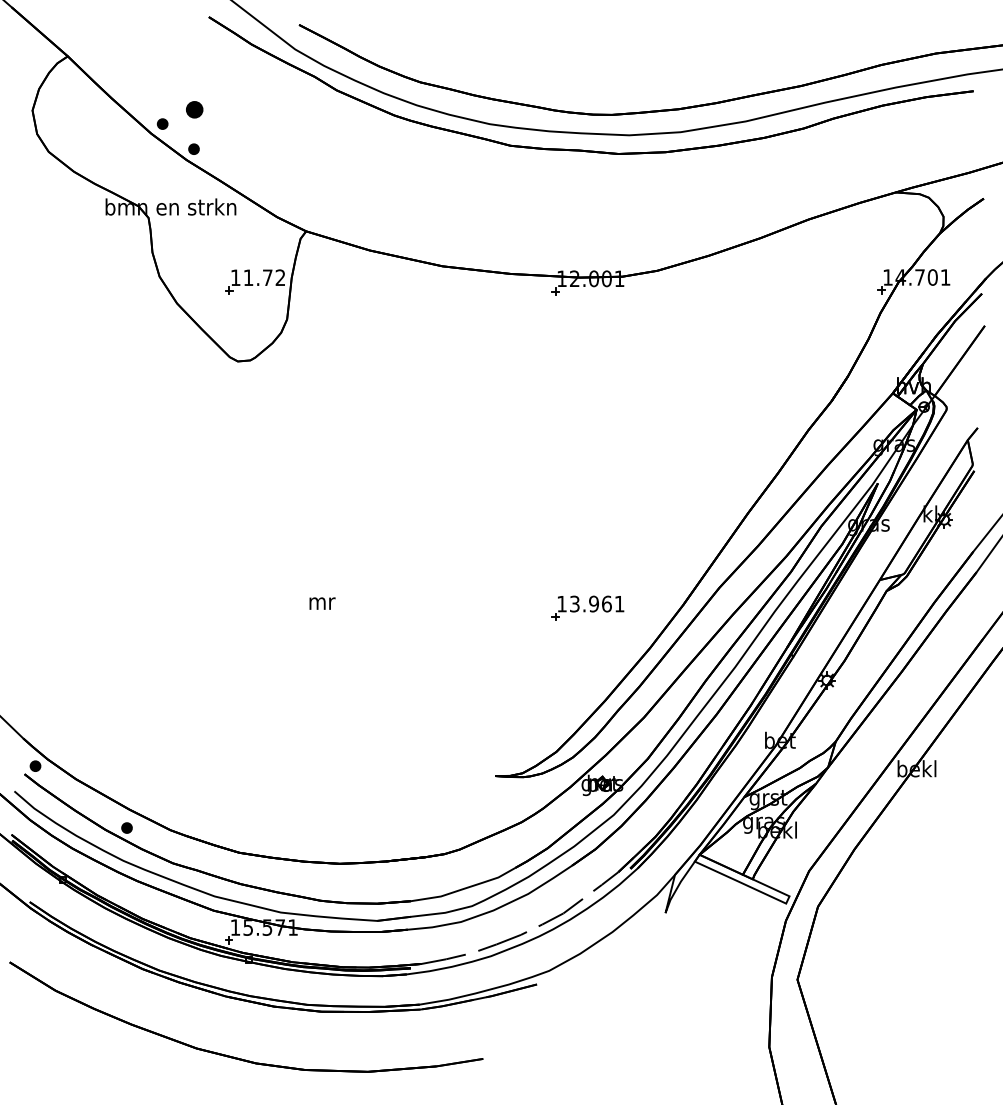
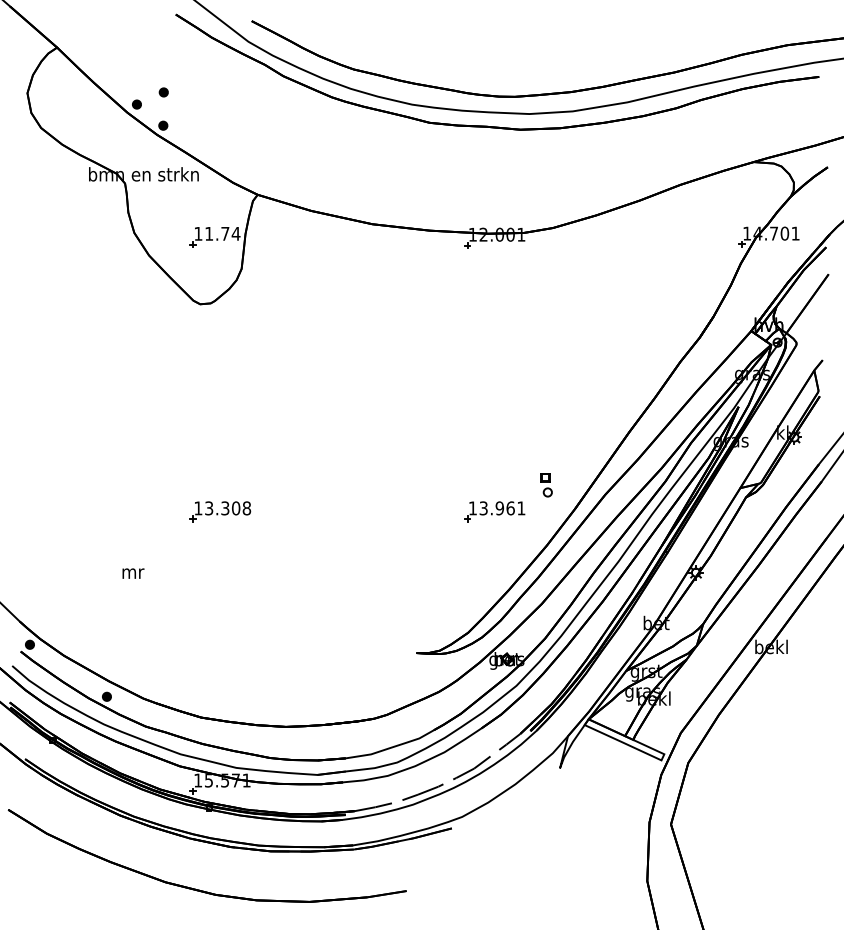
part: (194, 109) -> (163, 92), size x0.62
text: (280, 277) -> (236, 233), 11.72 -> 11.74
part: (649, 576) -> (546, 485), added
text: (322, 603) -> (133, 573), moved
part: (261, 607) -> (220, 511), added

